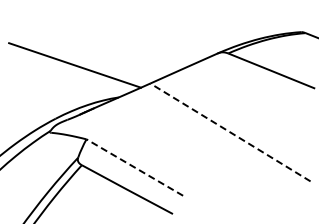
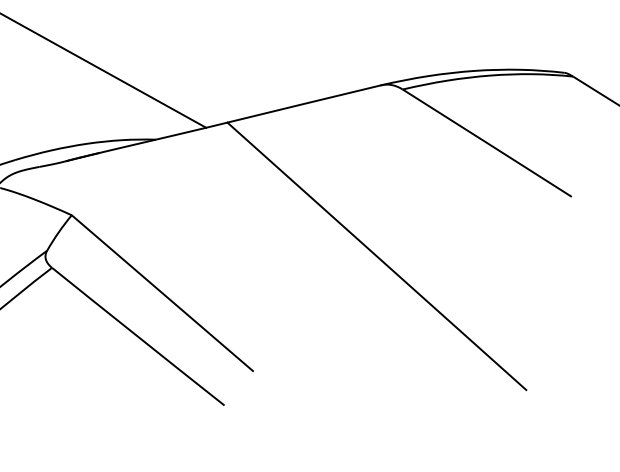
line: (230, 132) -> (376, 256), dashed -> solid
line: (134, 167) -> (161, 292), dashed -> solid

